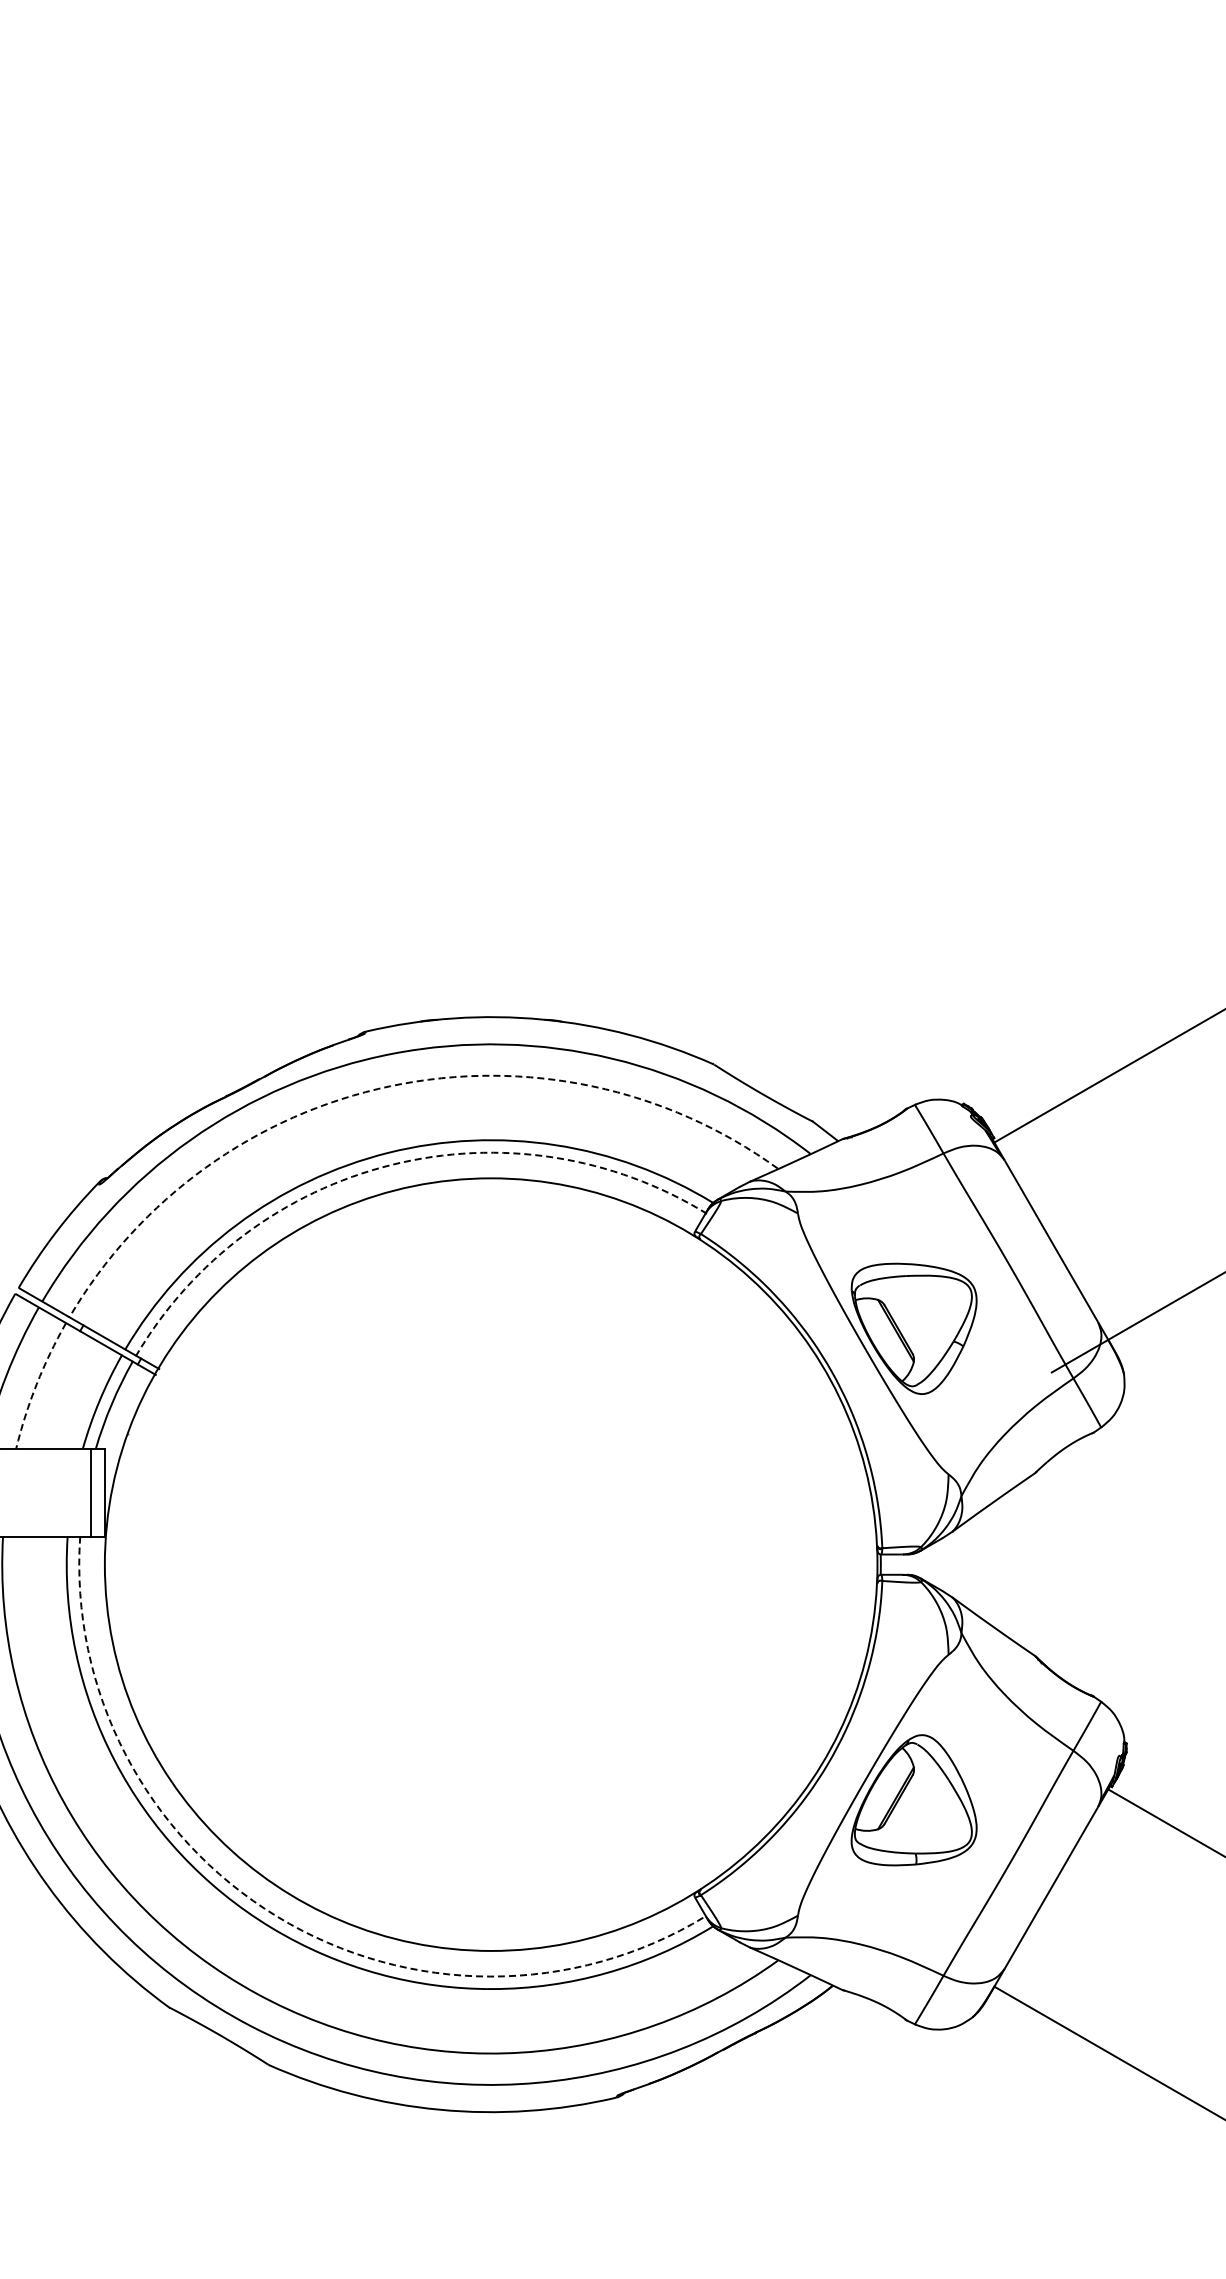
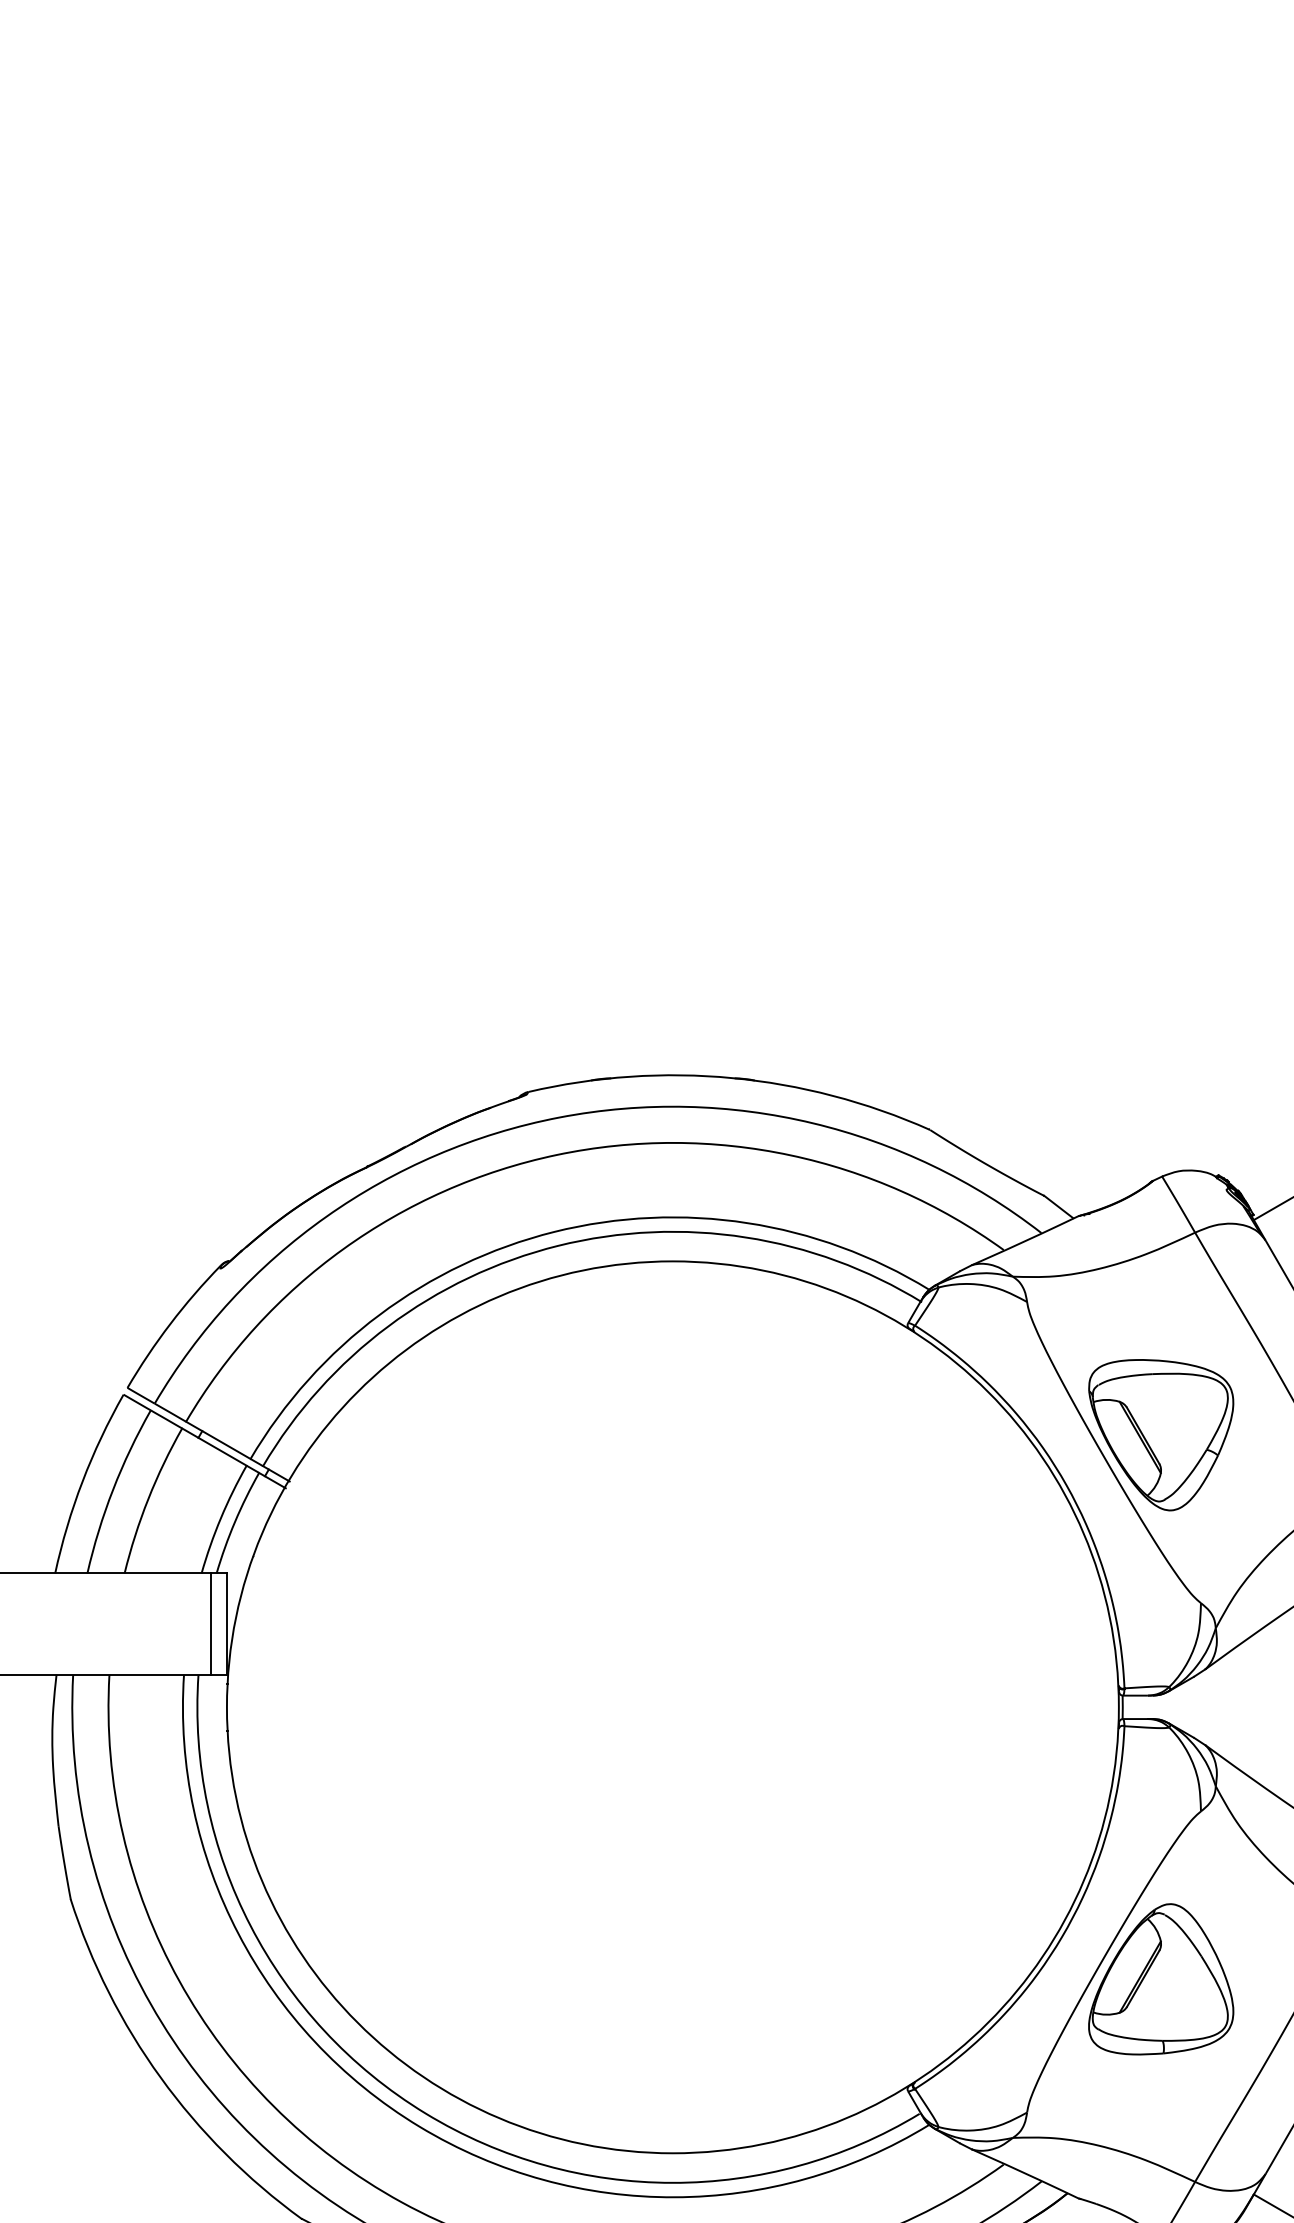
arc: (390, 1086) -> (556, 1155), dashed -> solid
arc: (391, 1164) -> (557, 1245), dashed -> solid
arc: (36, 1384) -> (148, 1499), dashed -> solid
arc: (276, 1916) -> (425, 2113), dashed -> solid

